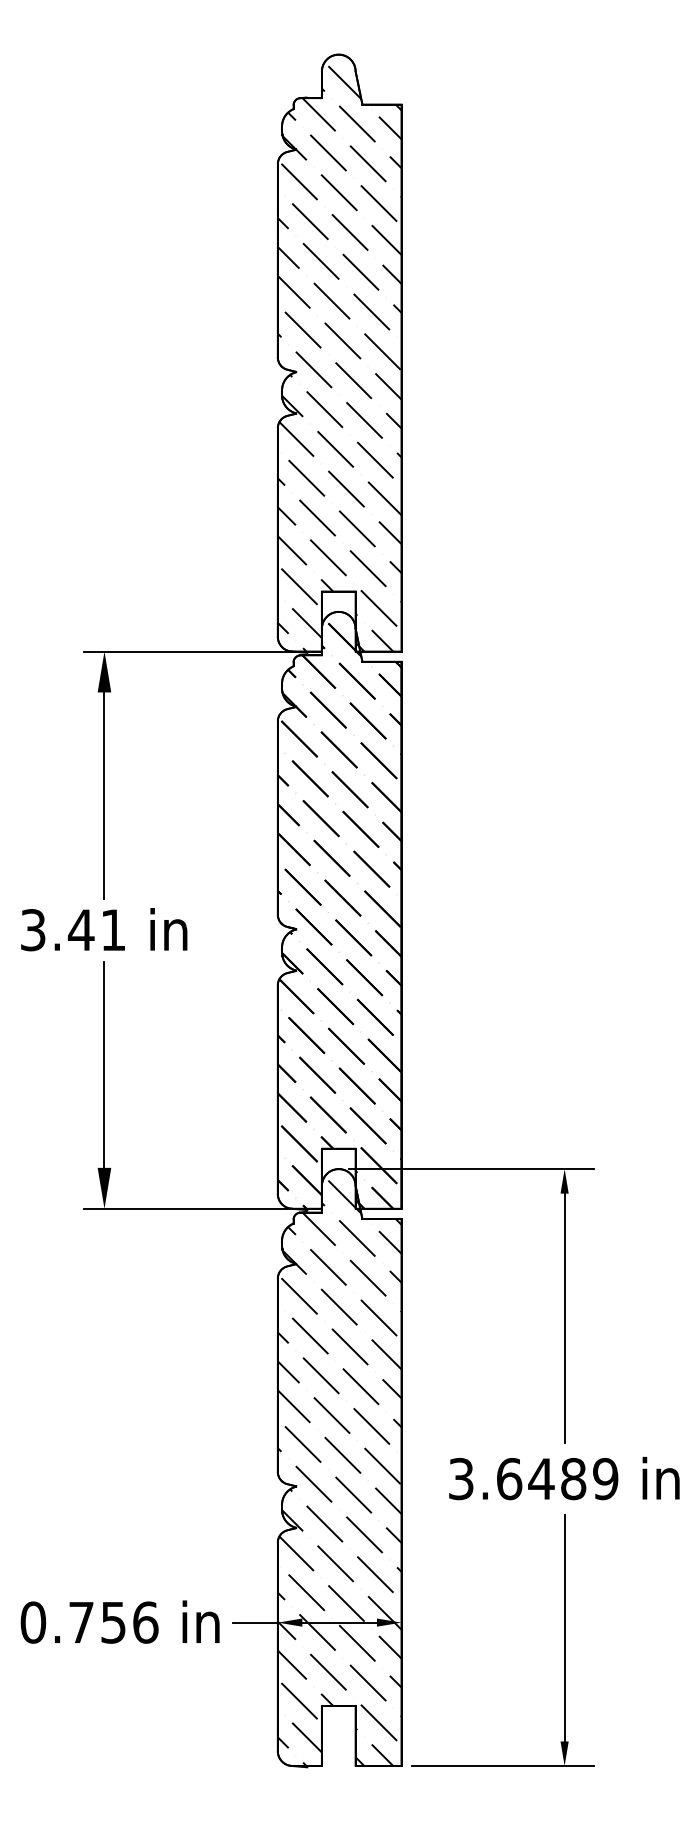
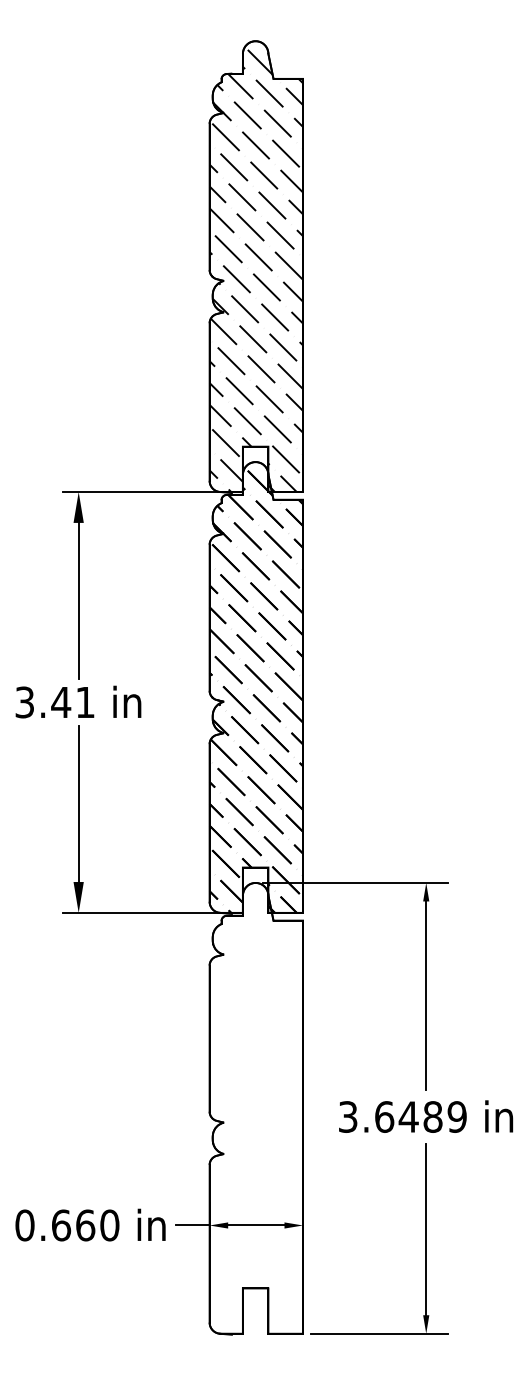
hatch: (339, 1472) -> (256, 1112), removed
text: (113, 1622) -> (85, 1225), 0.756 -> 0.660

